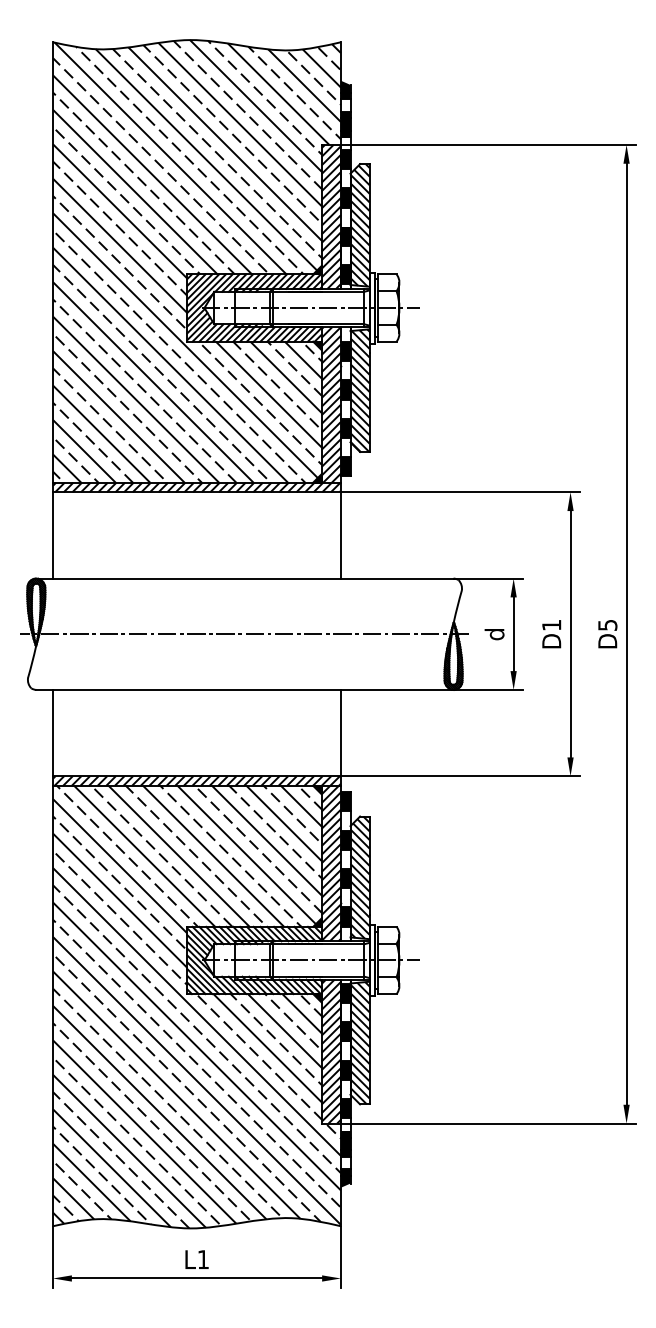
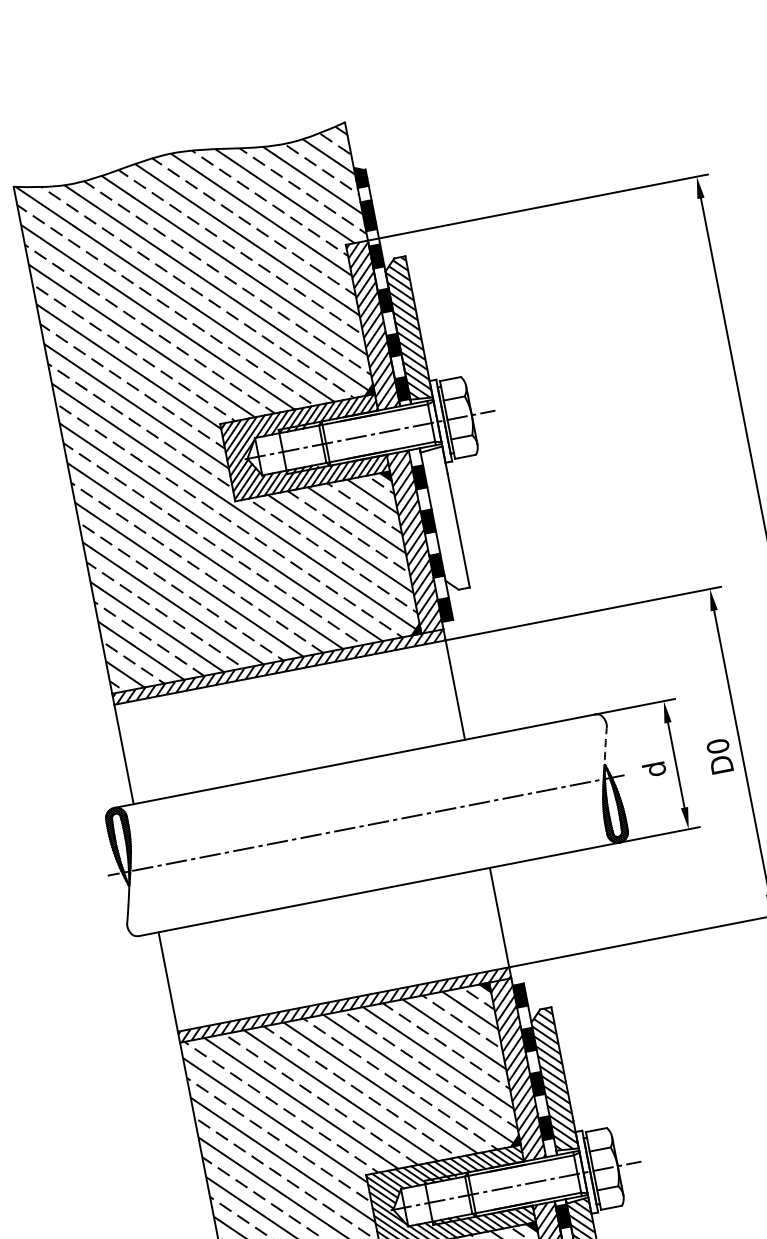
hatch: (359, 390) -> (444, 519), removed
arc: (457, 605) -> (605, 744), solid -> dashed
text: (551, 625) -> (717, 746), D1 -> D0

